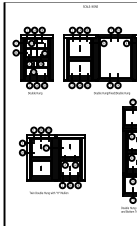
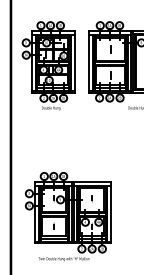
part: (51, 160) -> (67, 216), moved

